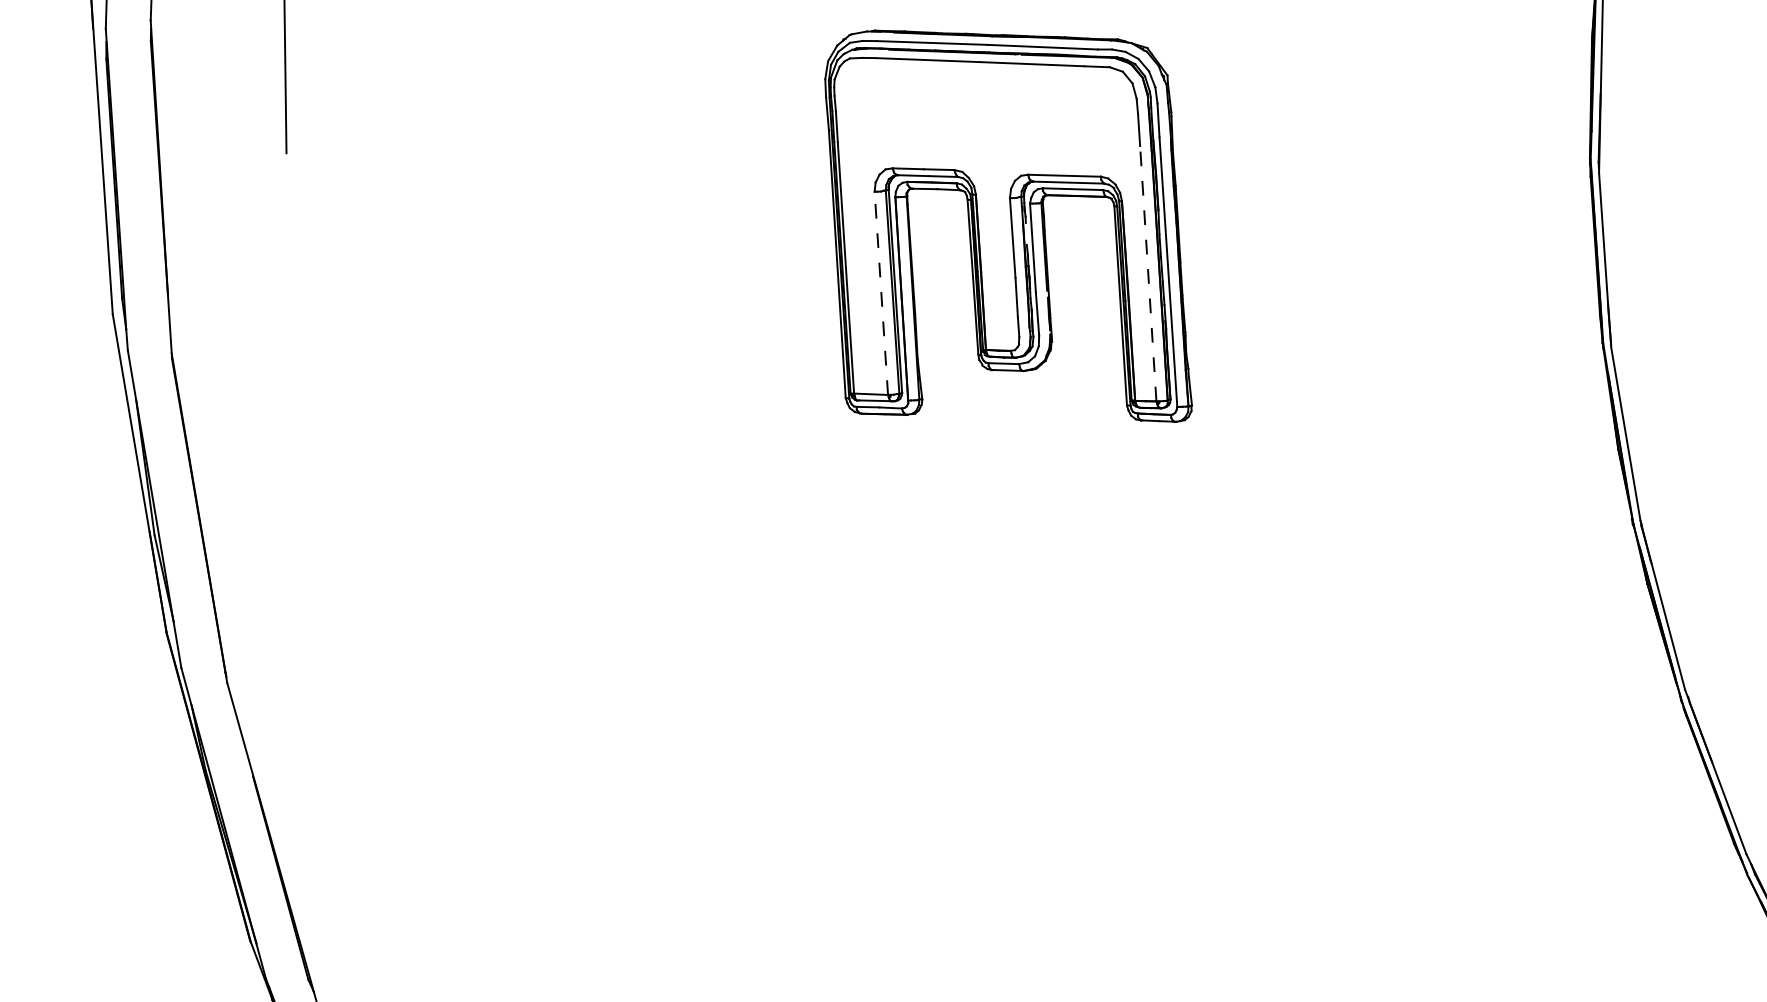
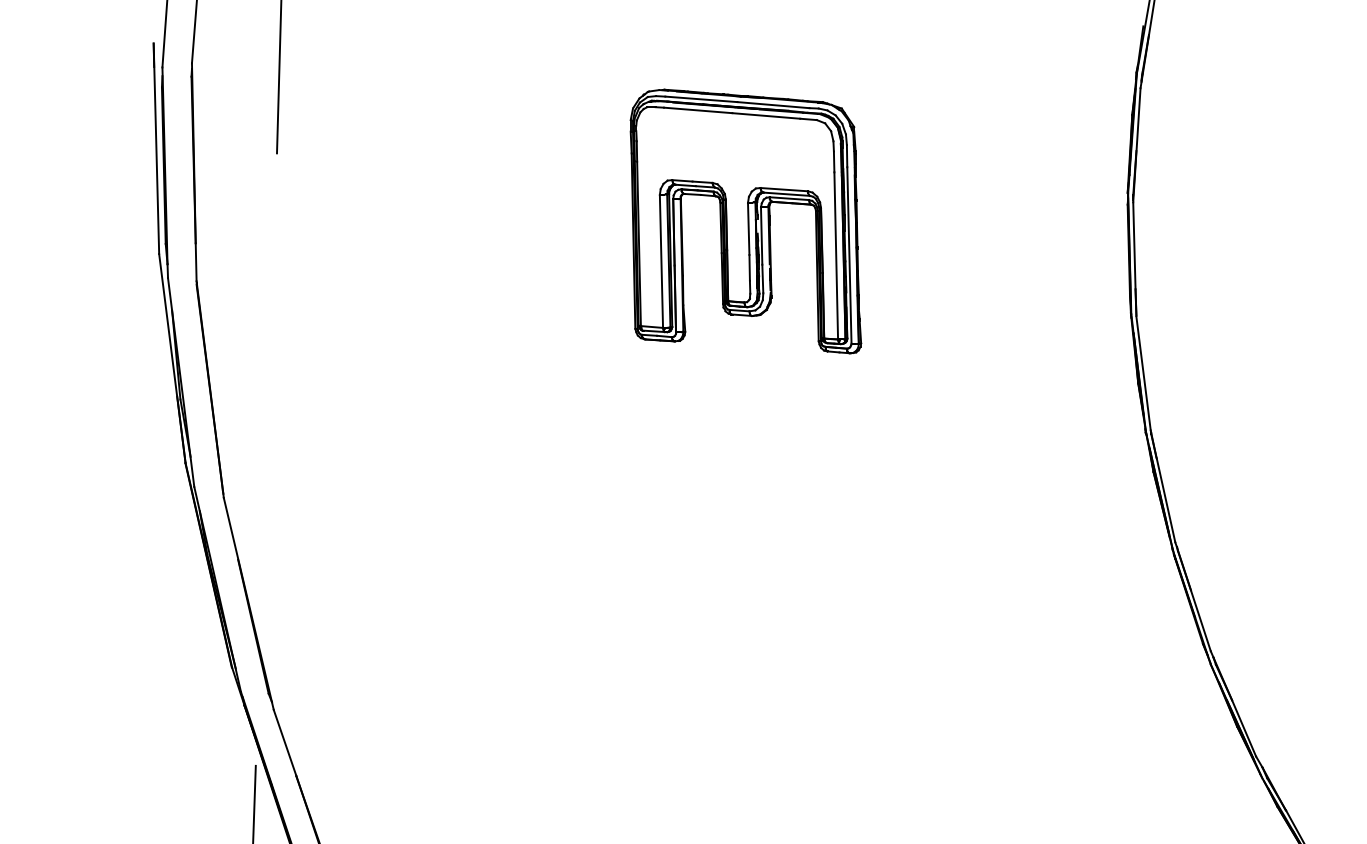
line: (1148, 273) -> (836, 255), dashed -> solid
line: (881, 293) -> (661, 261), dashed -> solid

